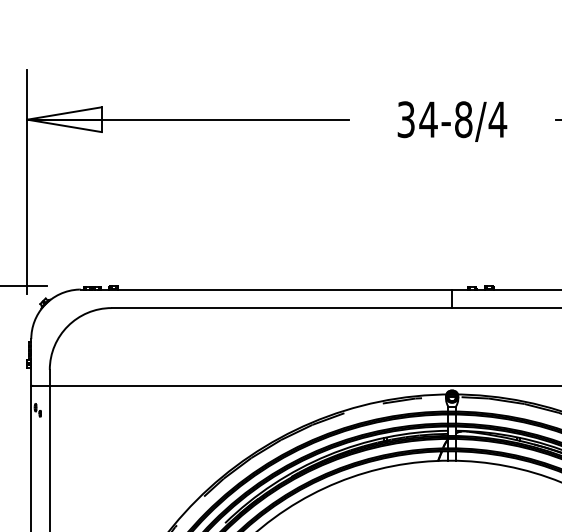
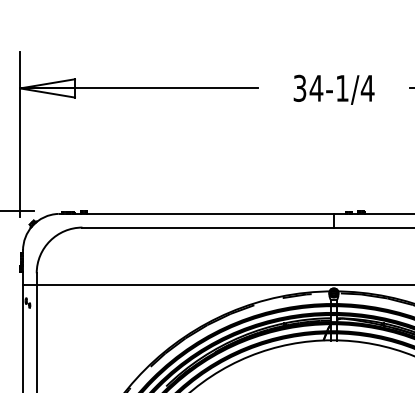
text: (463, 118) -> (342, 87), 34-8/4 -> 34-1/4

